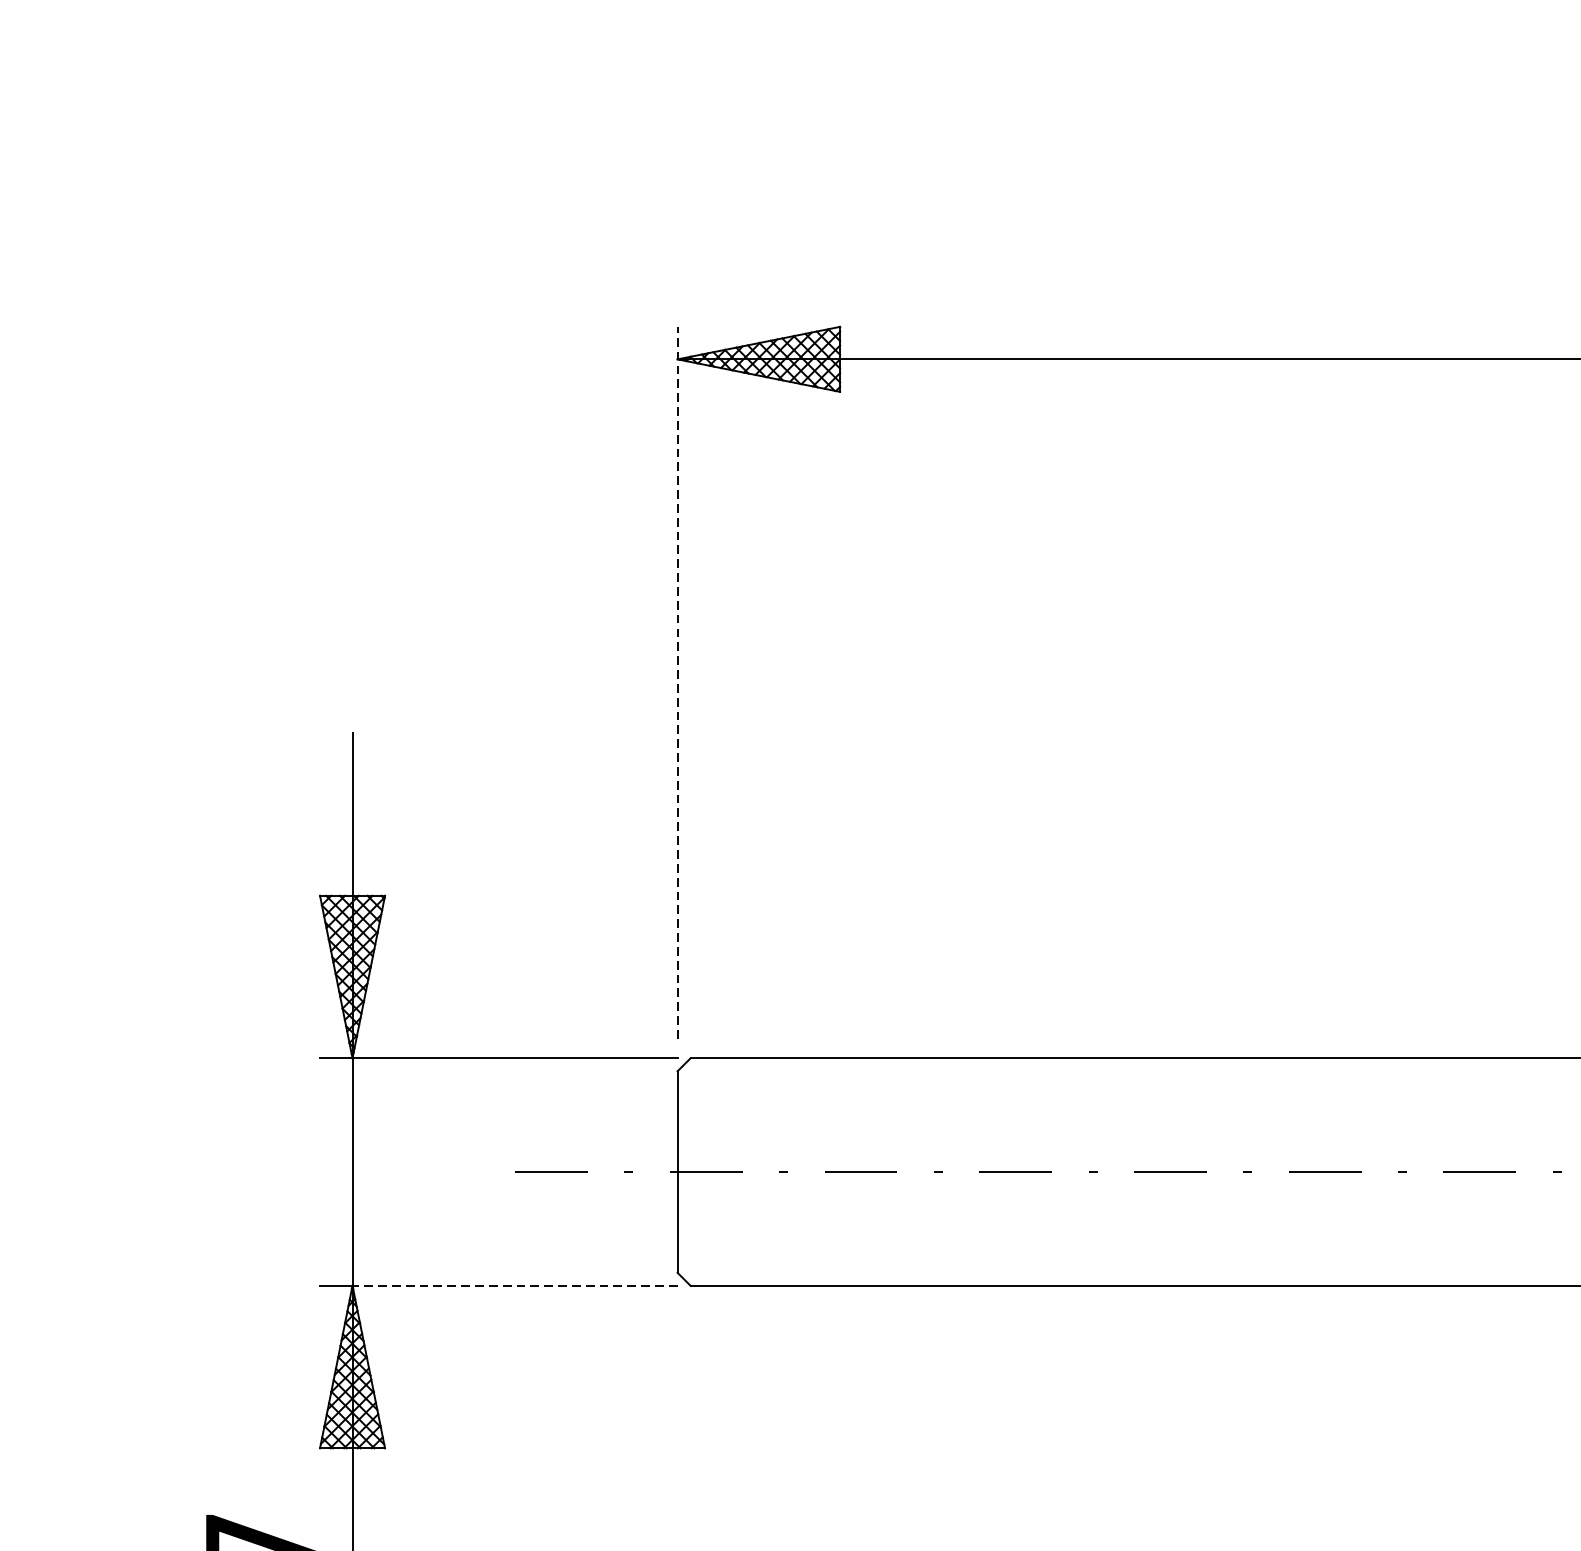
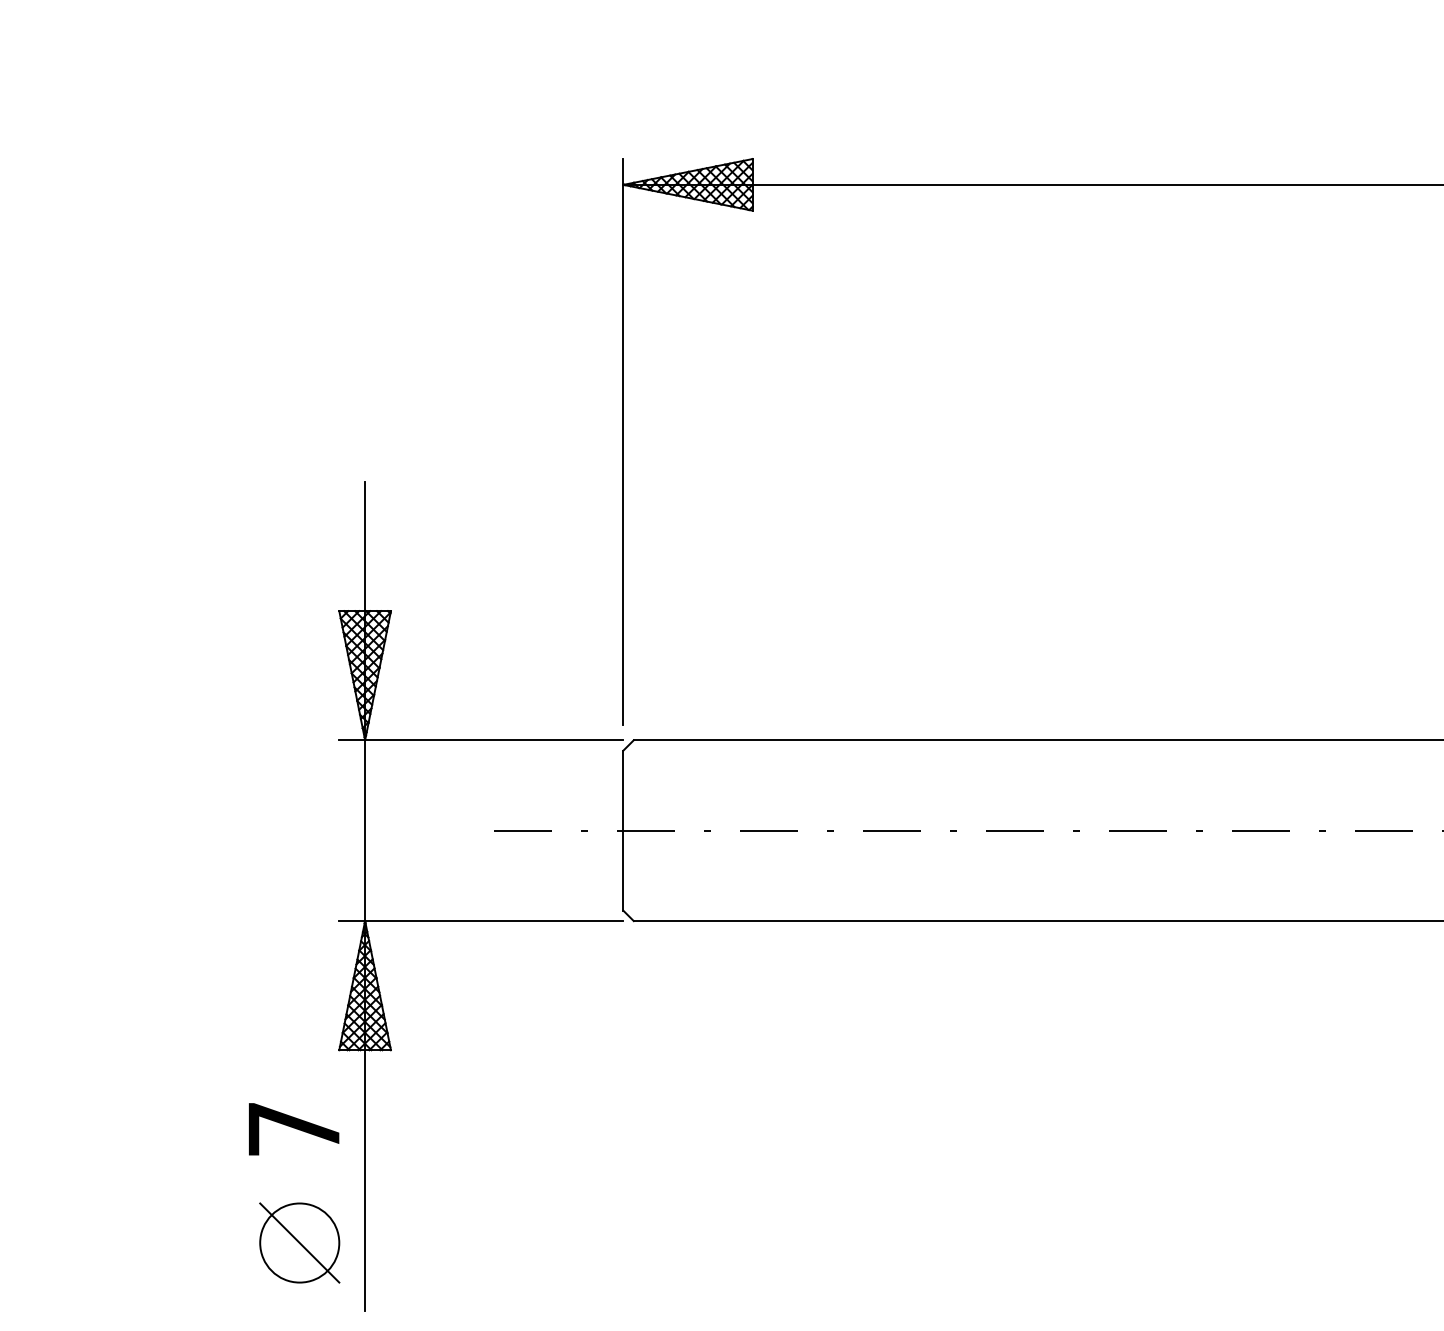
line: (677, 682) -> (623, 441), dashed -> solid
line: (514, 1286) -> (493, 921), dashed -> solid

